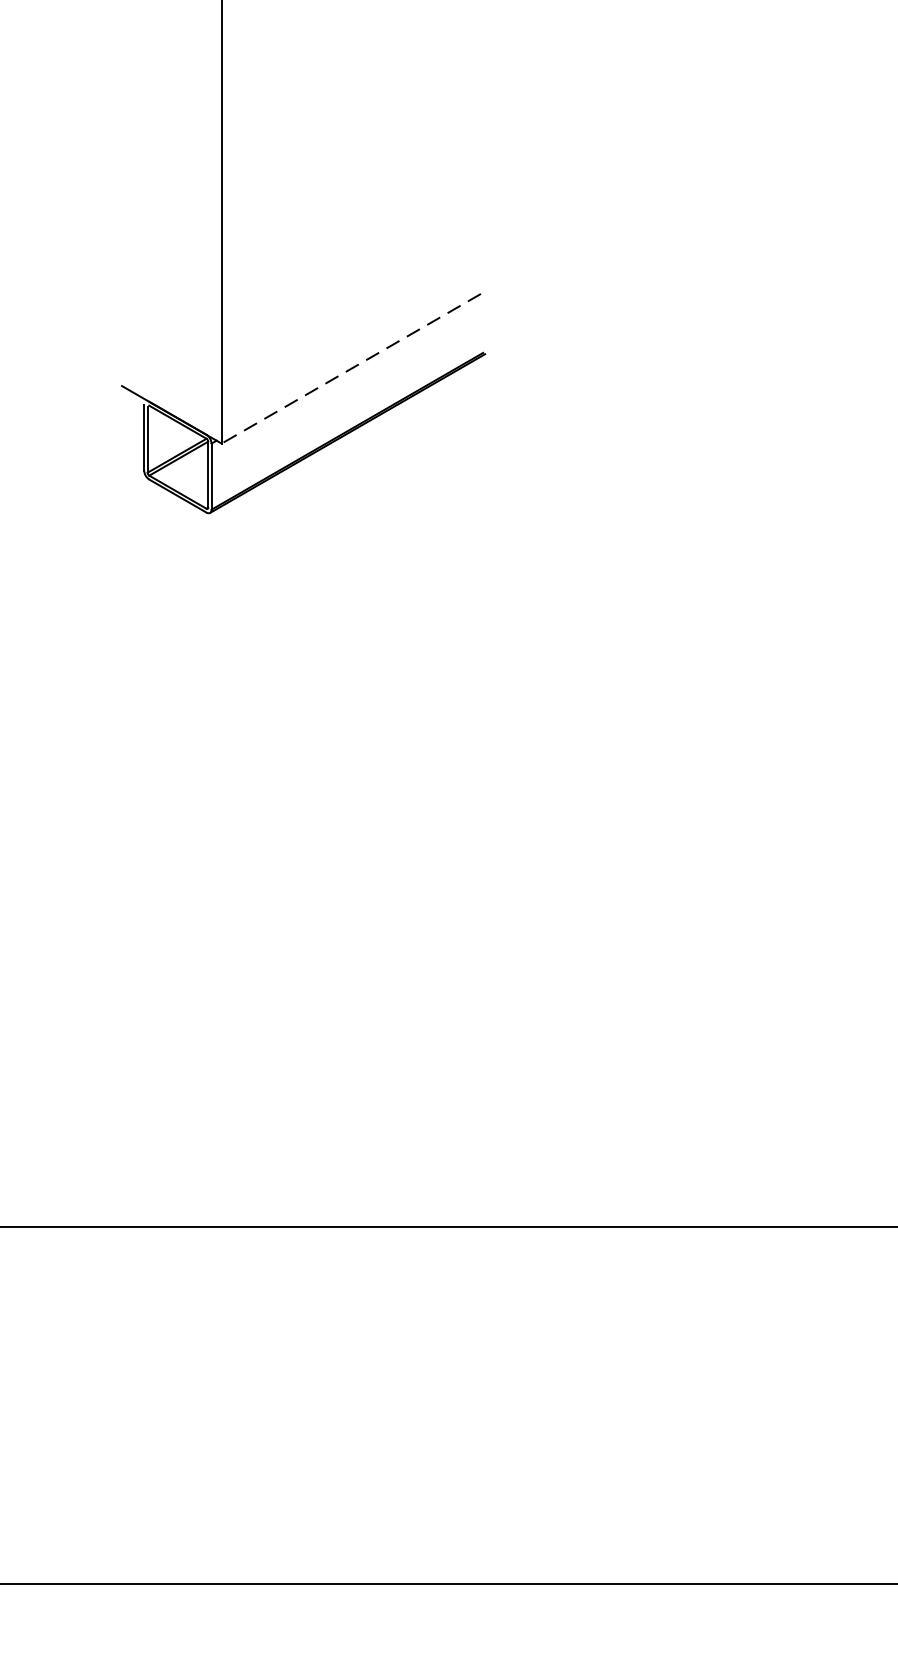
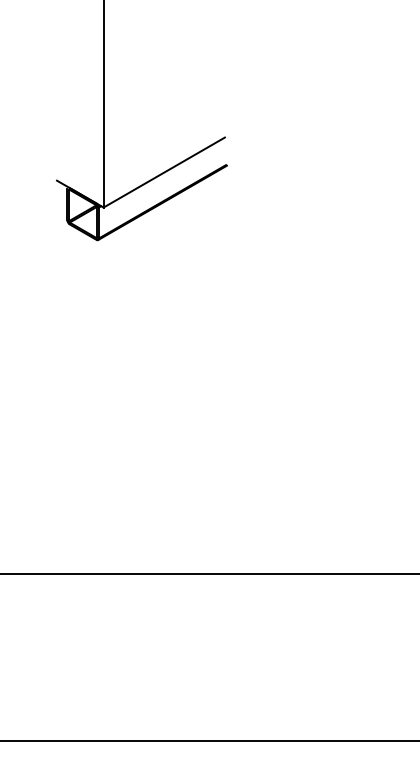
line: (349, 368) -> (163, 172), dashed -> solid

